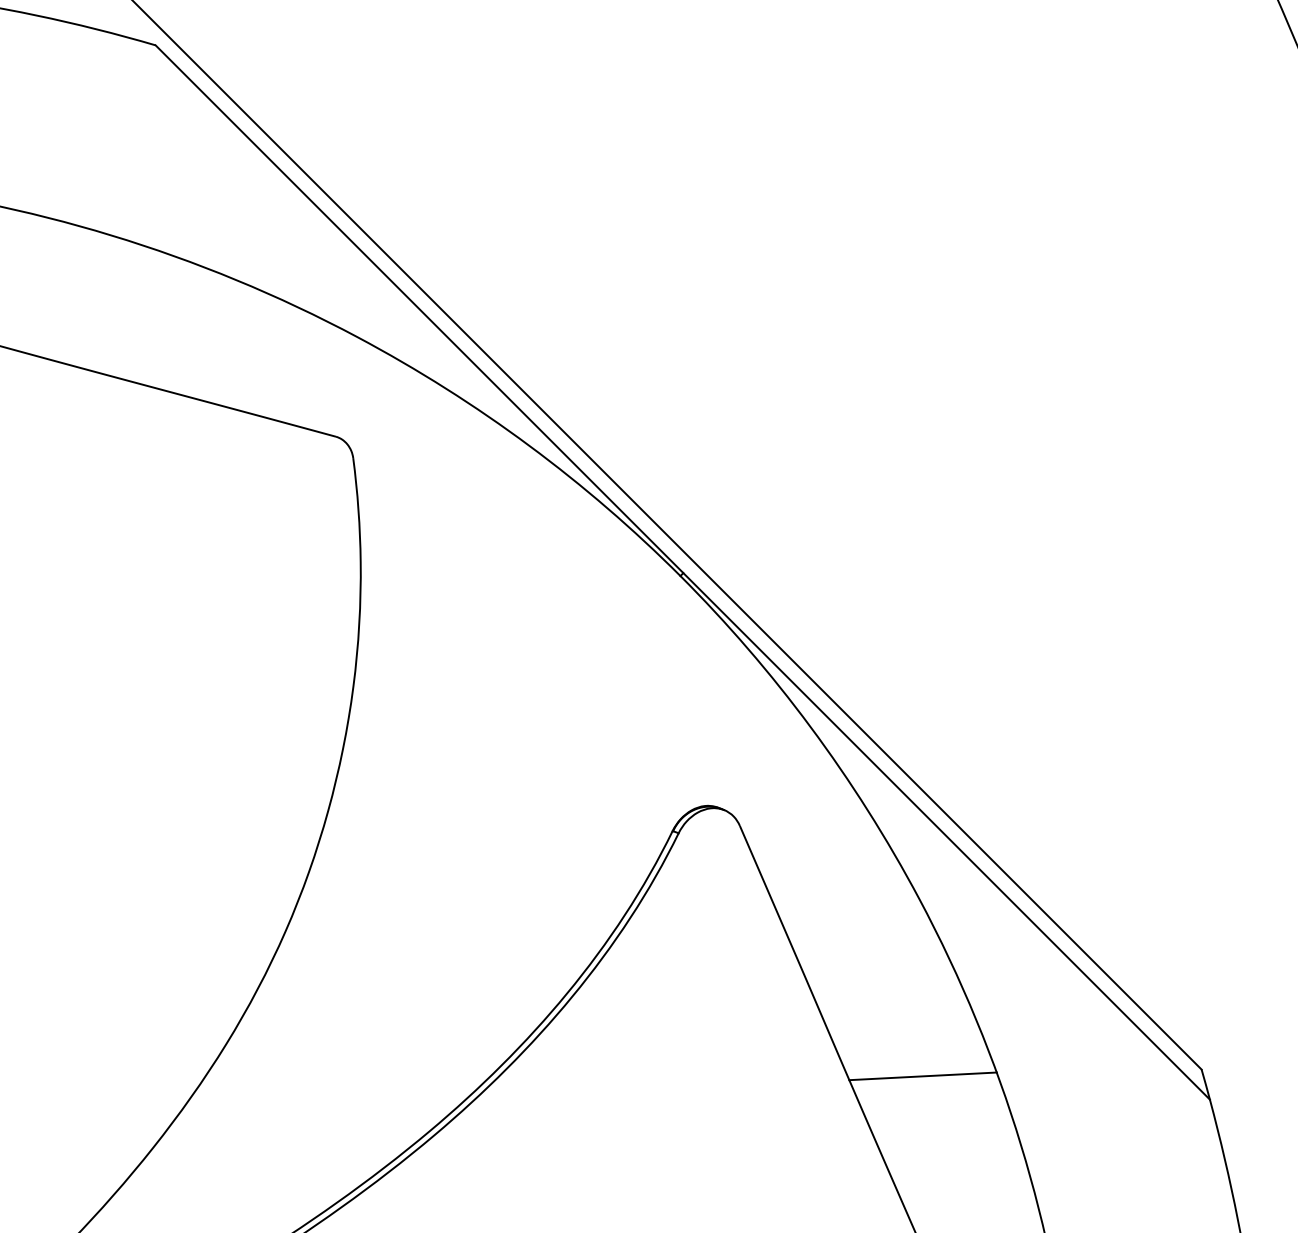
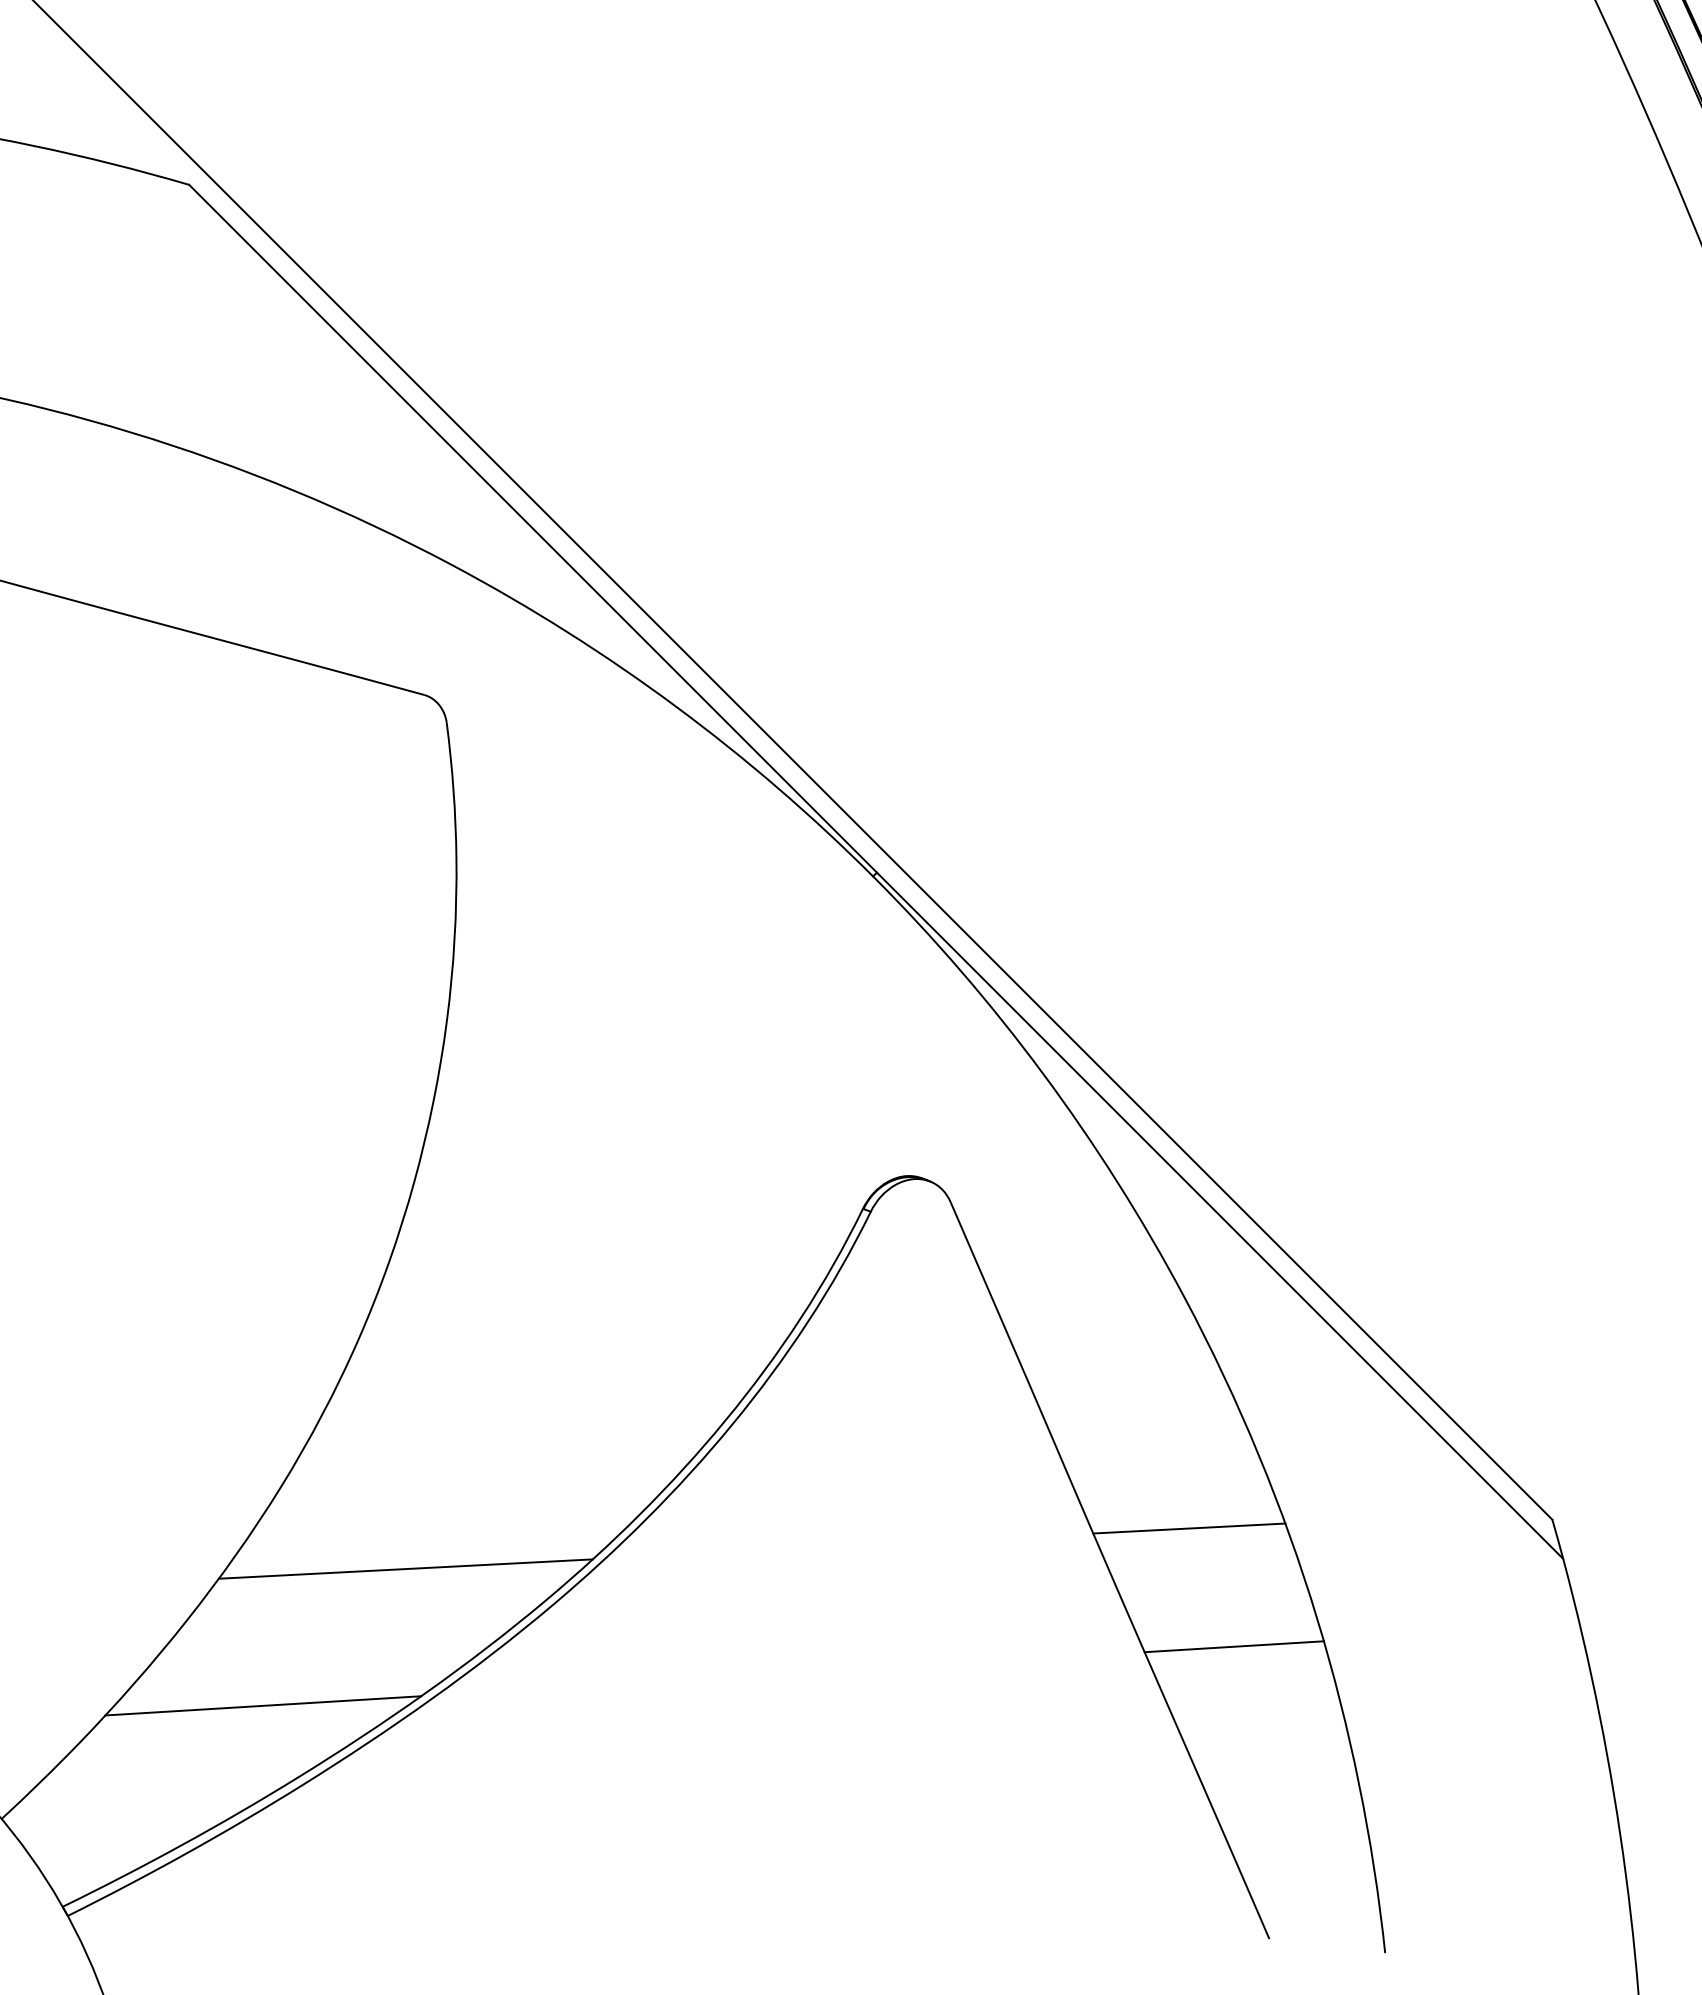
line: (321, 1107) -> (405, 1568), added
line: (957, 1166) -> (1234, 1646), added
line: (212, 1212) -> (263, 1705), added

